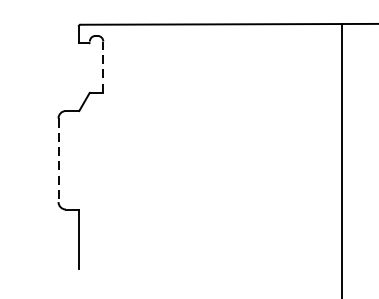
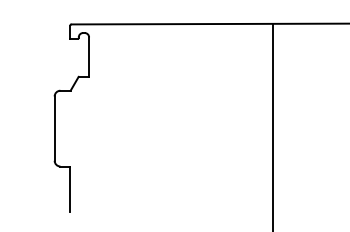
line: (103, 67) -> (89, 57), dashed -> solid
line: (58, 161) -> (54, 129), dashed -> solid

